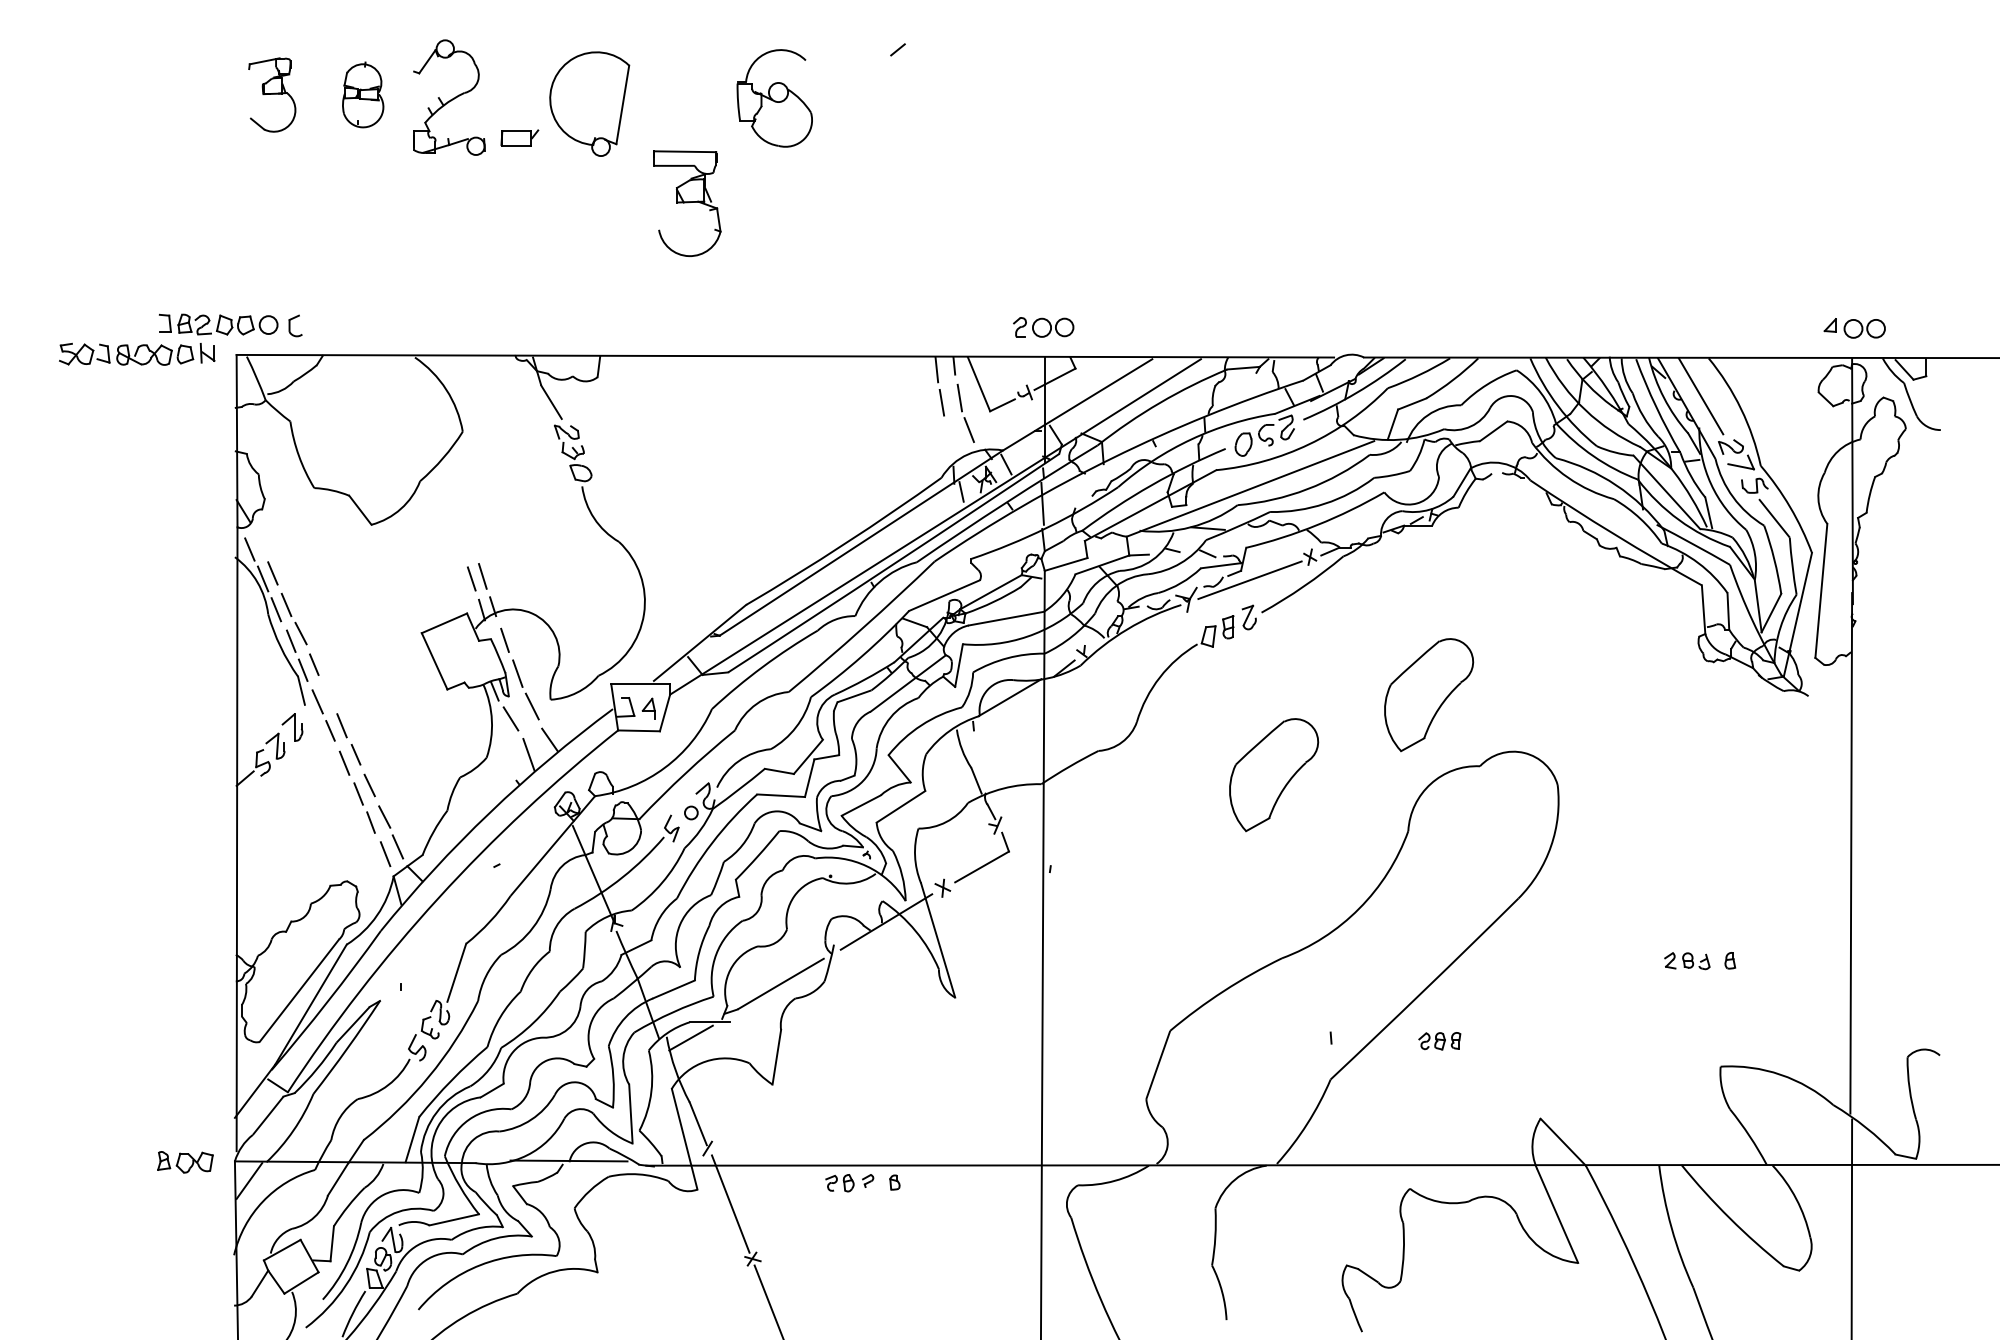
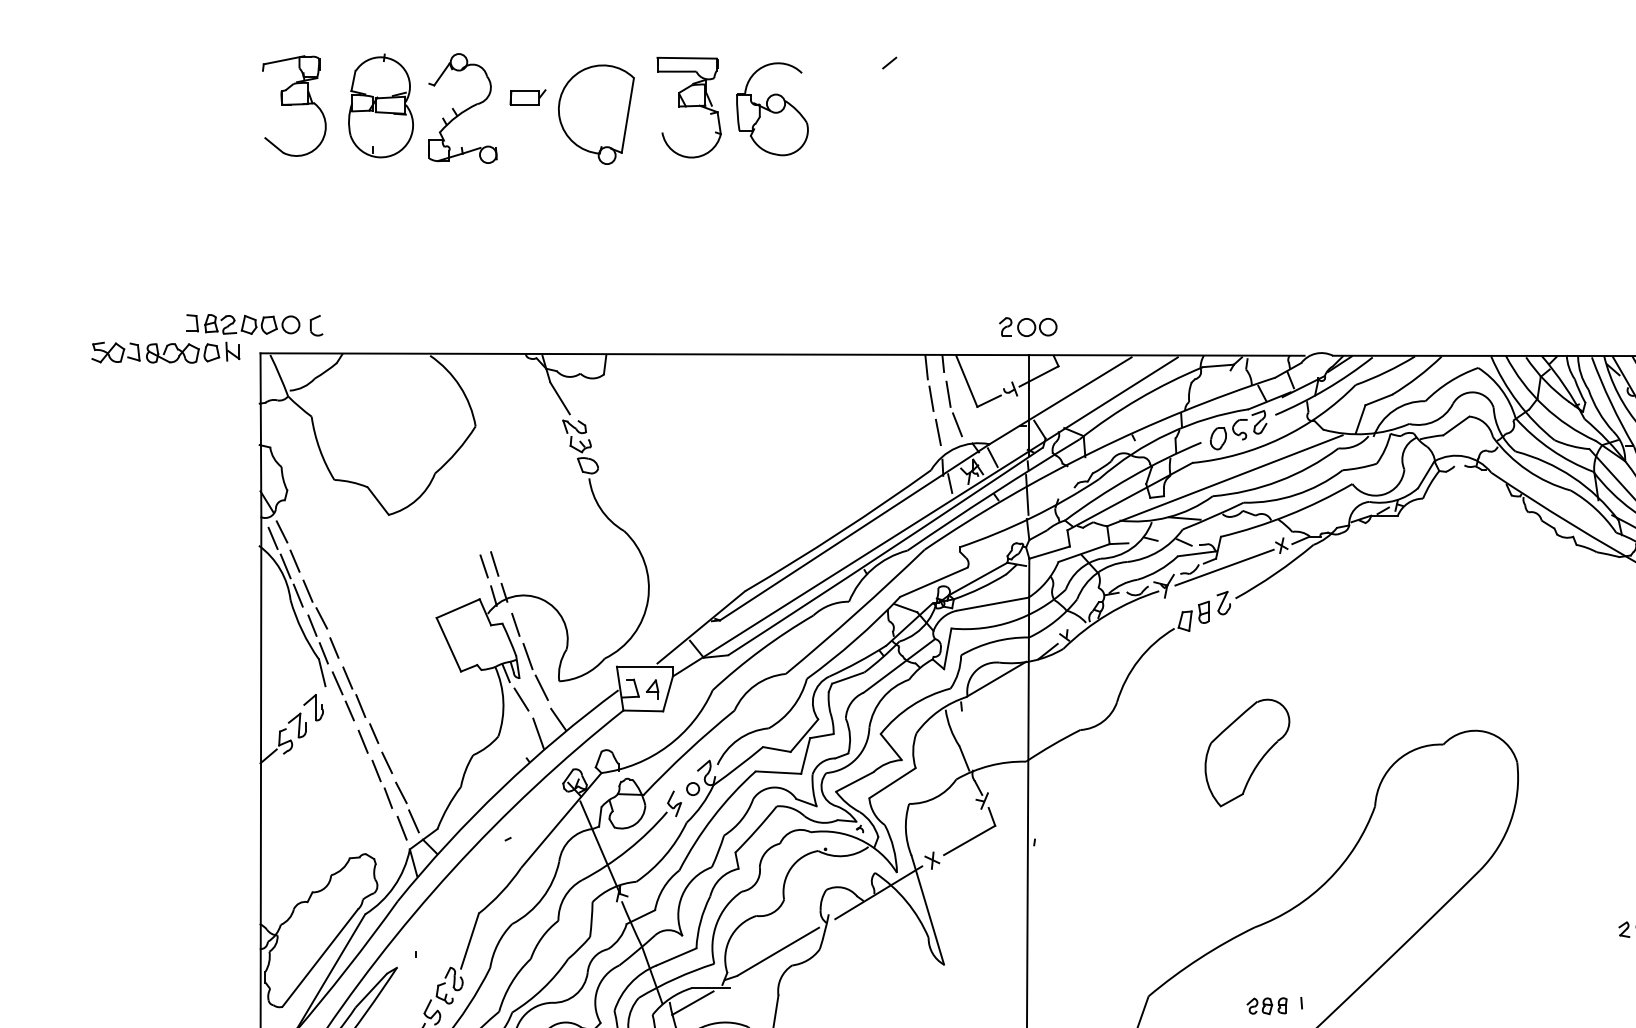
part: (272, 94) -> (294, 105), size x1.43
part: (362, 94) -> (380, 105), size x1.67
part: (519, 137) -> (527, 96), moved
part: (687, 203) -> (689, 107), moved
line: (948, 437) -> (937, 431), added
line: (258, 542) -> (281, 531), added
part: (1429, 695) -> (1395, 677), removed
line: (328, 696) -> (347, 678), added
part: (1439, 1041) -> (1266, 1006), moved

